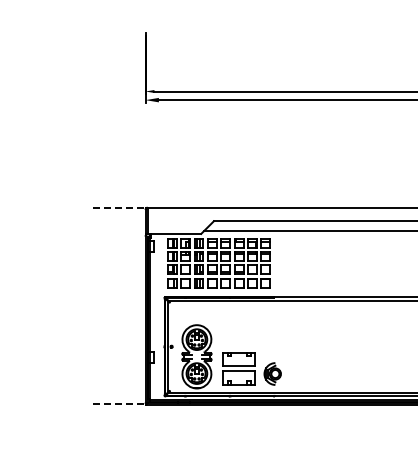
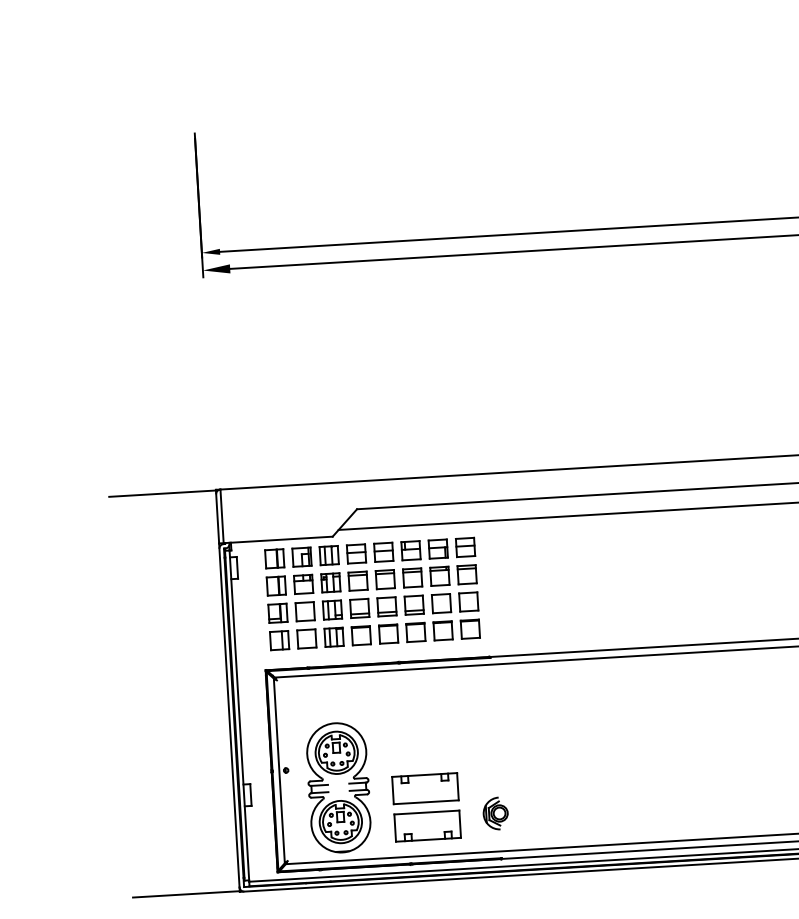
line: (119, 207) -> (162, 492), dashed -> solid
part: (272, 373) -> (495, 812), size x0.71
line: (119, 404) -> (186, 894), dashed -> solid

